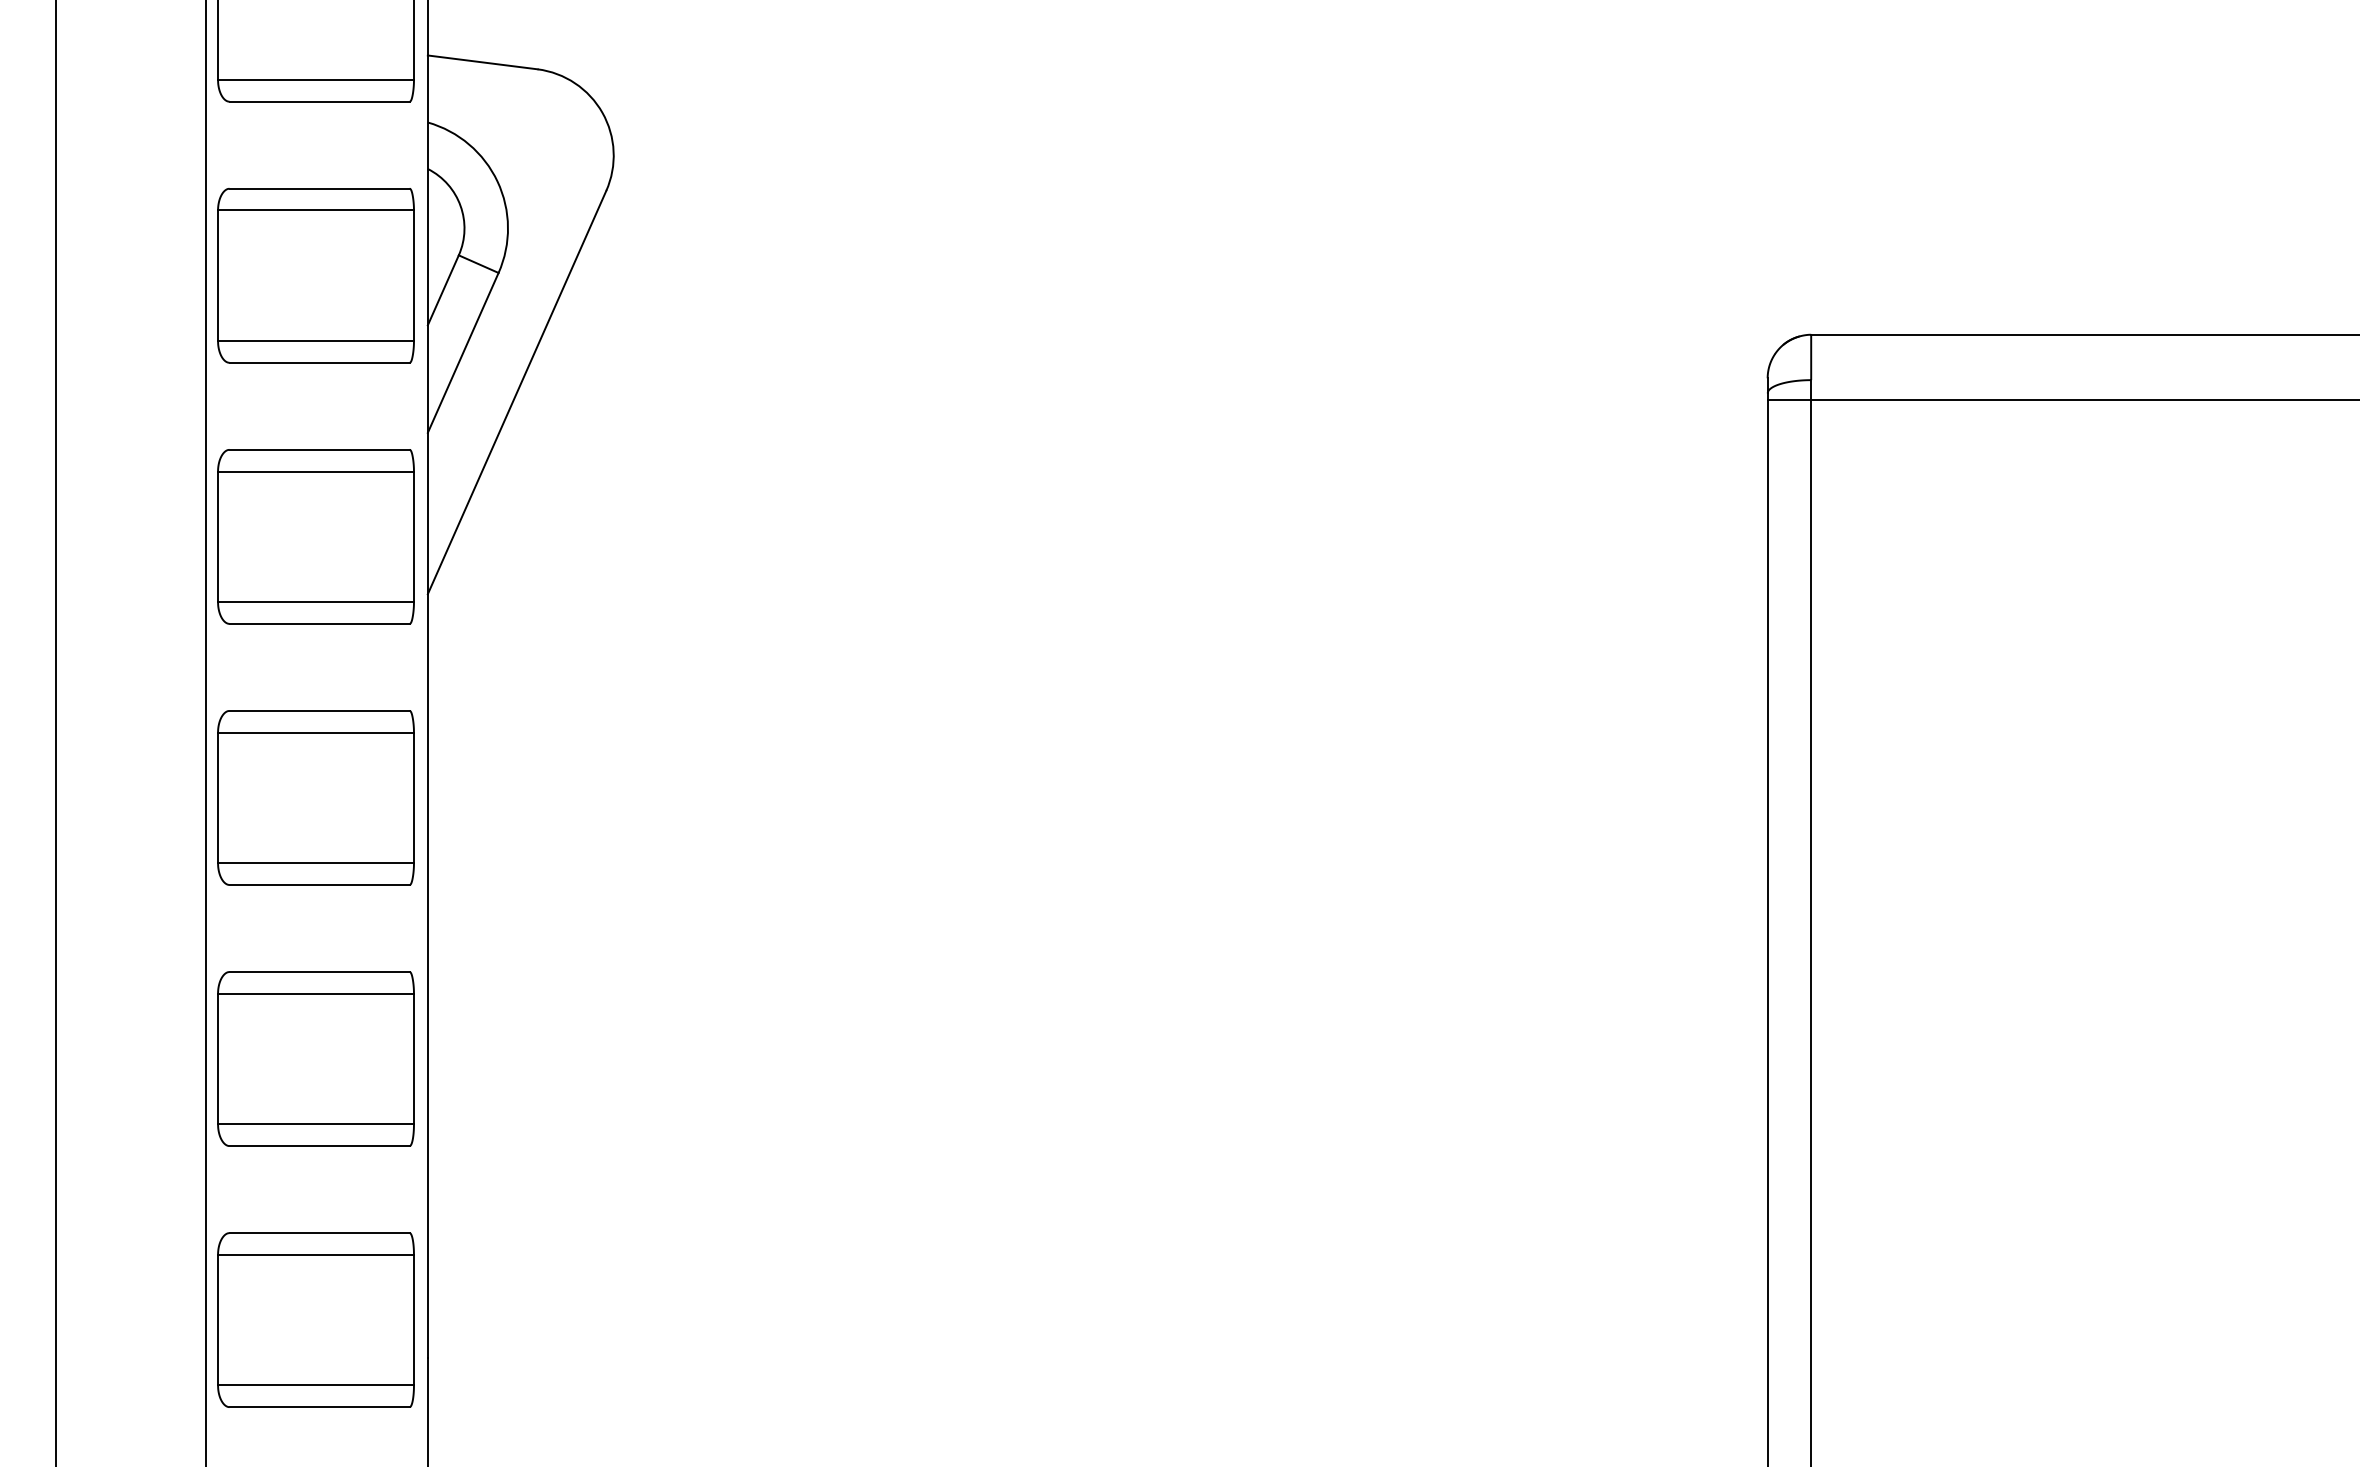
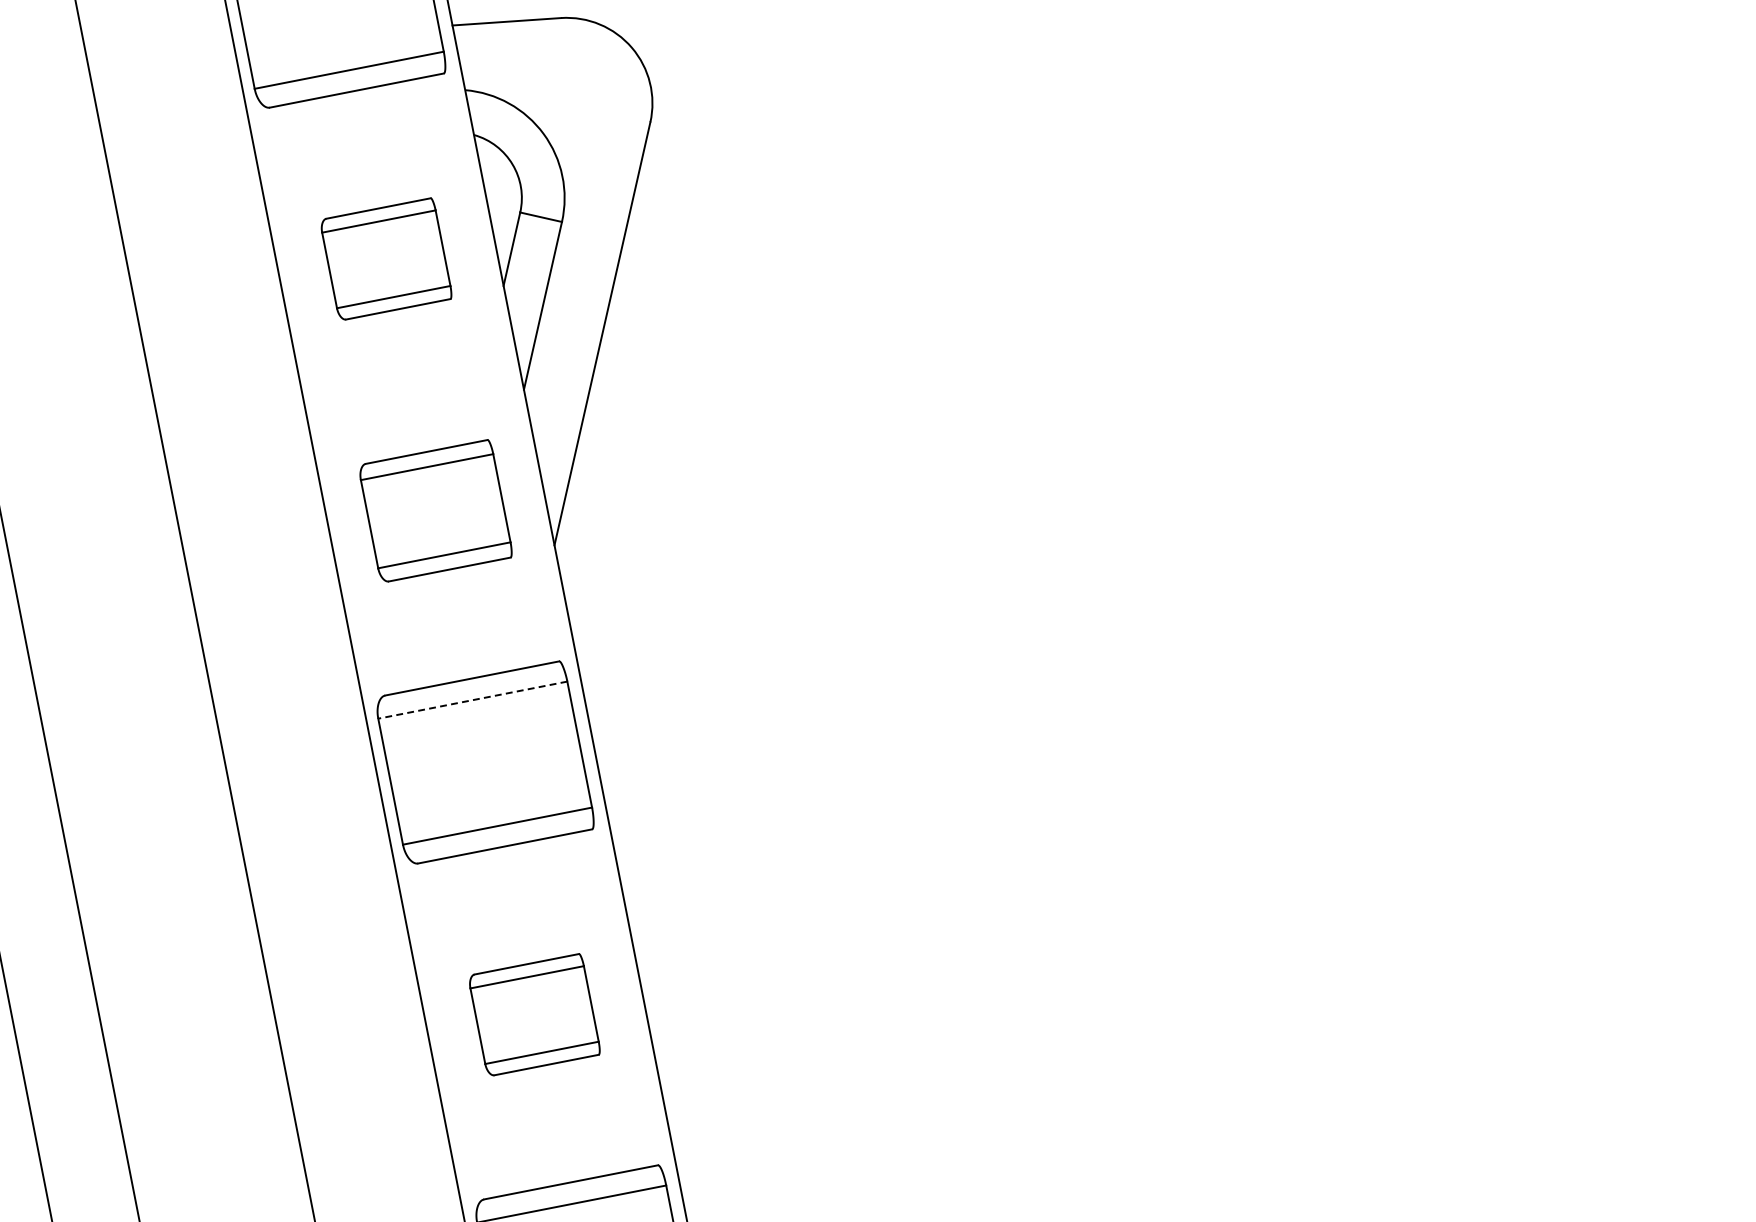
part: (315, 275) -> (385, 259), size x0.6
part: (315, 536) -> (435, 510), size x0.7
line: (316, 732) -> (473, 699), solid -> dashed
part: (315, 1058) -> (534, 1014), size x0.6

